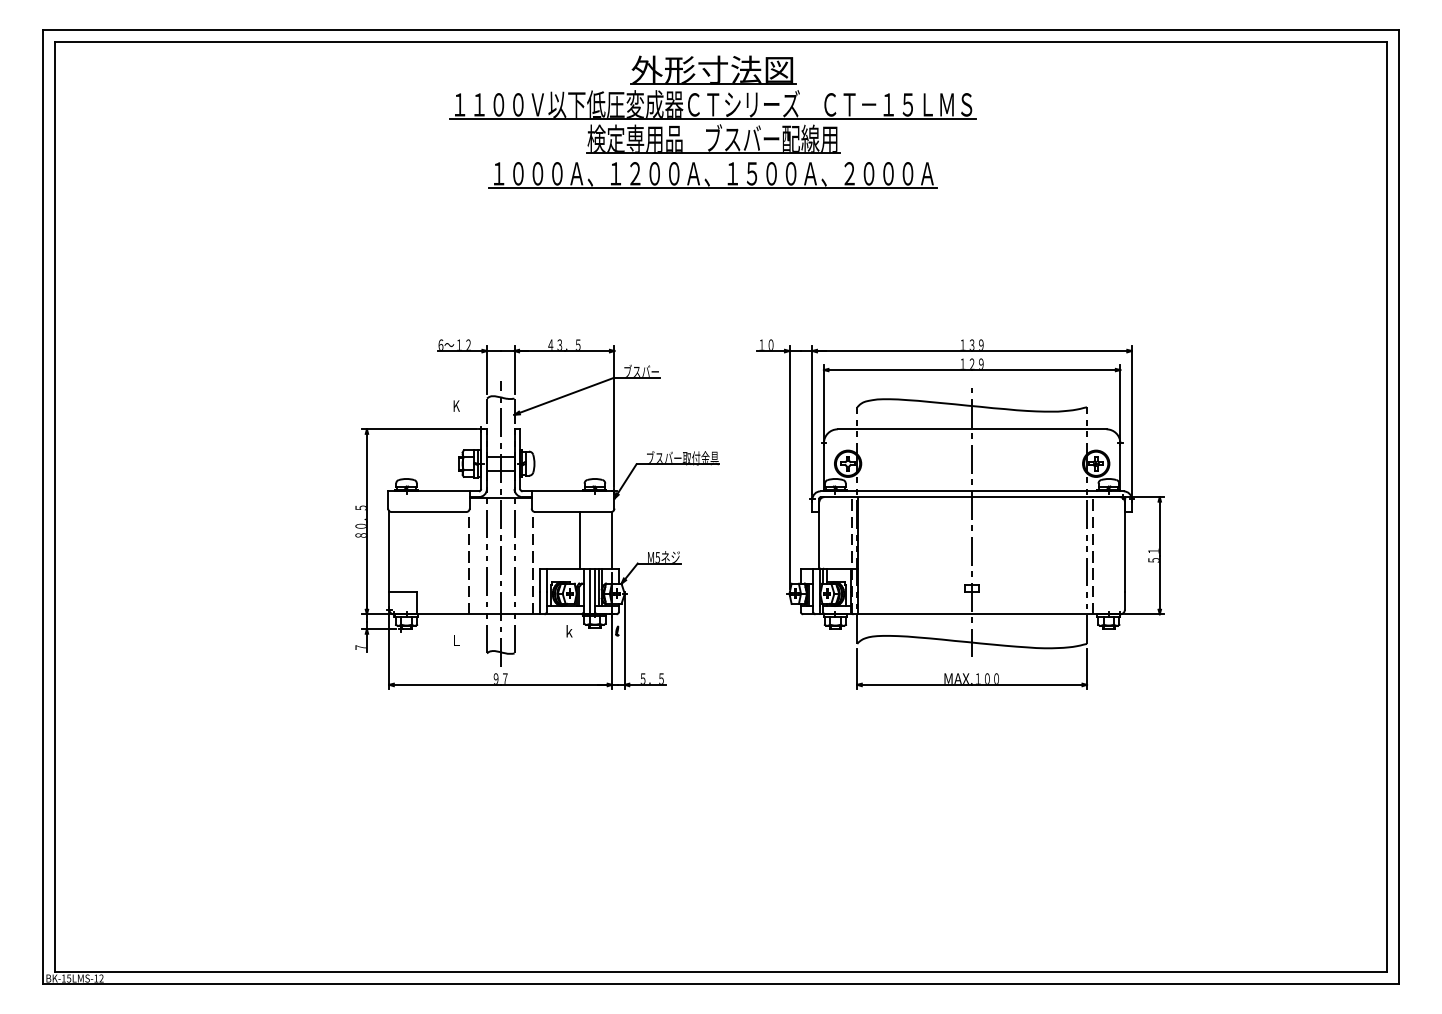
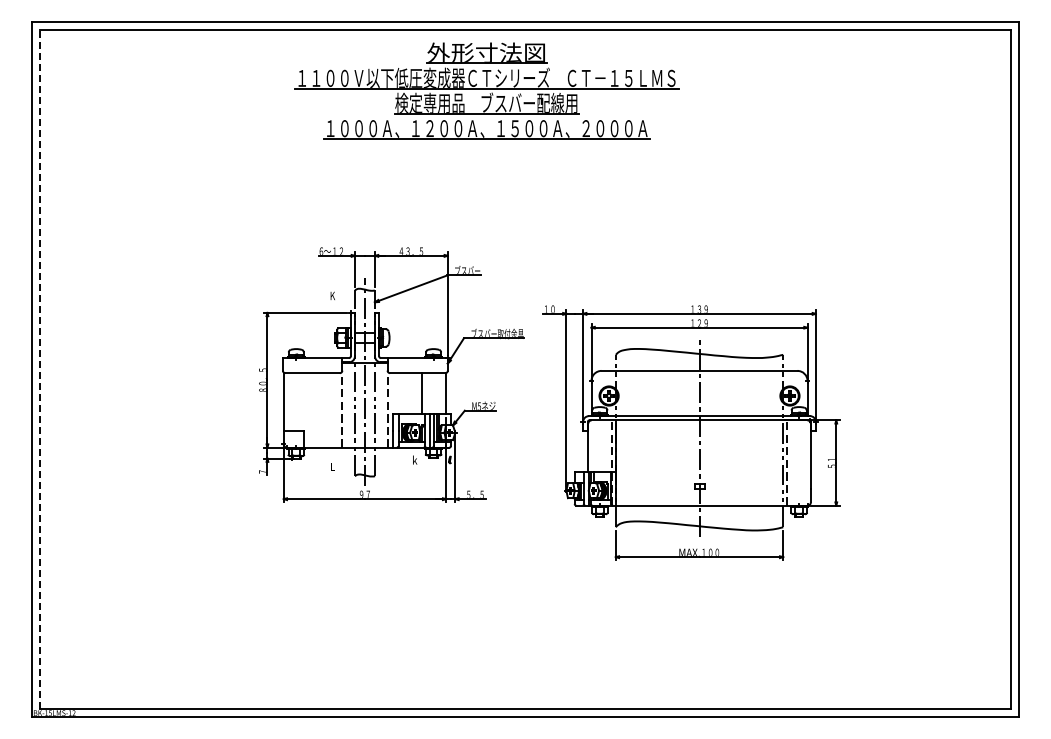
part: (712, 121) -> (486, 90), moved
line: (54, 507) -> (39, 369), solid -> dashed
part: (961, 513) -> (691, 432), moved

